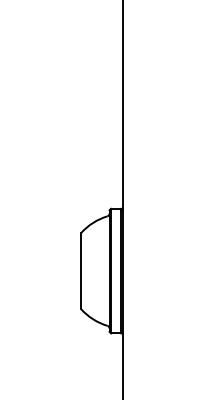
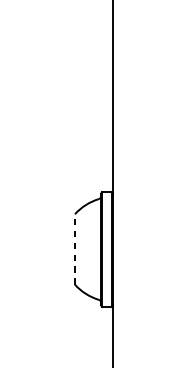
line: (81, 270) -> (75, 248), solid -> dashed

